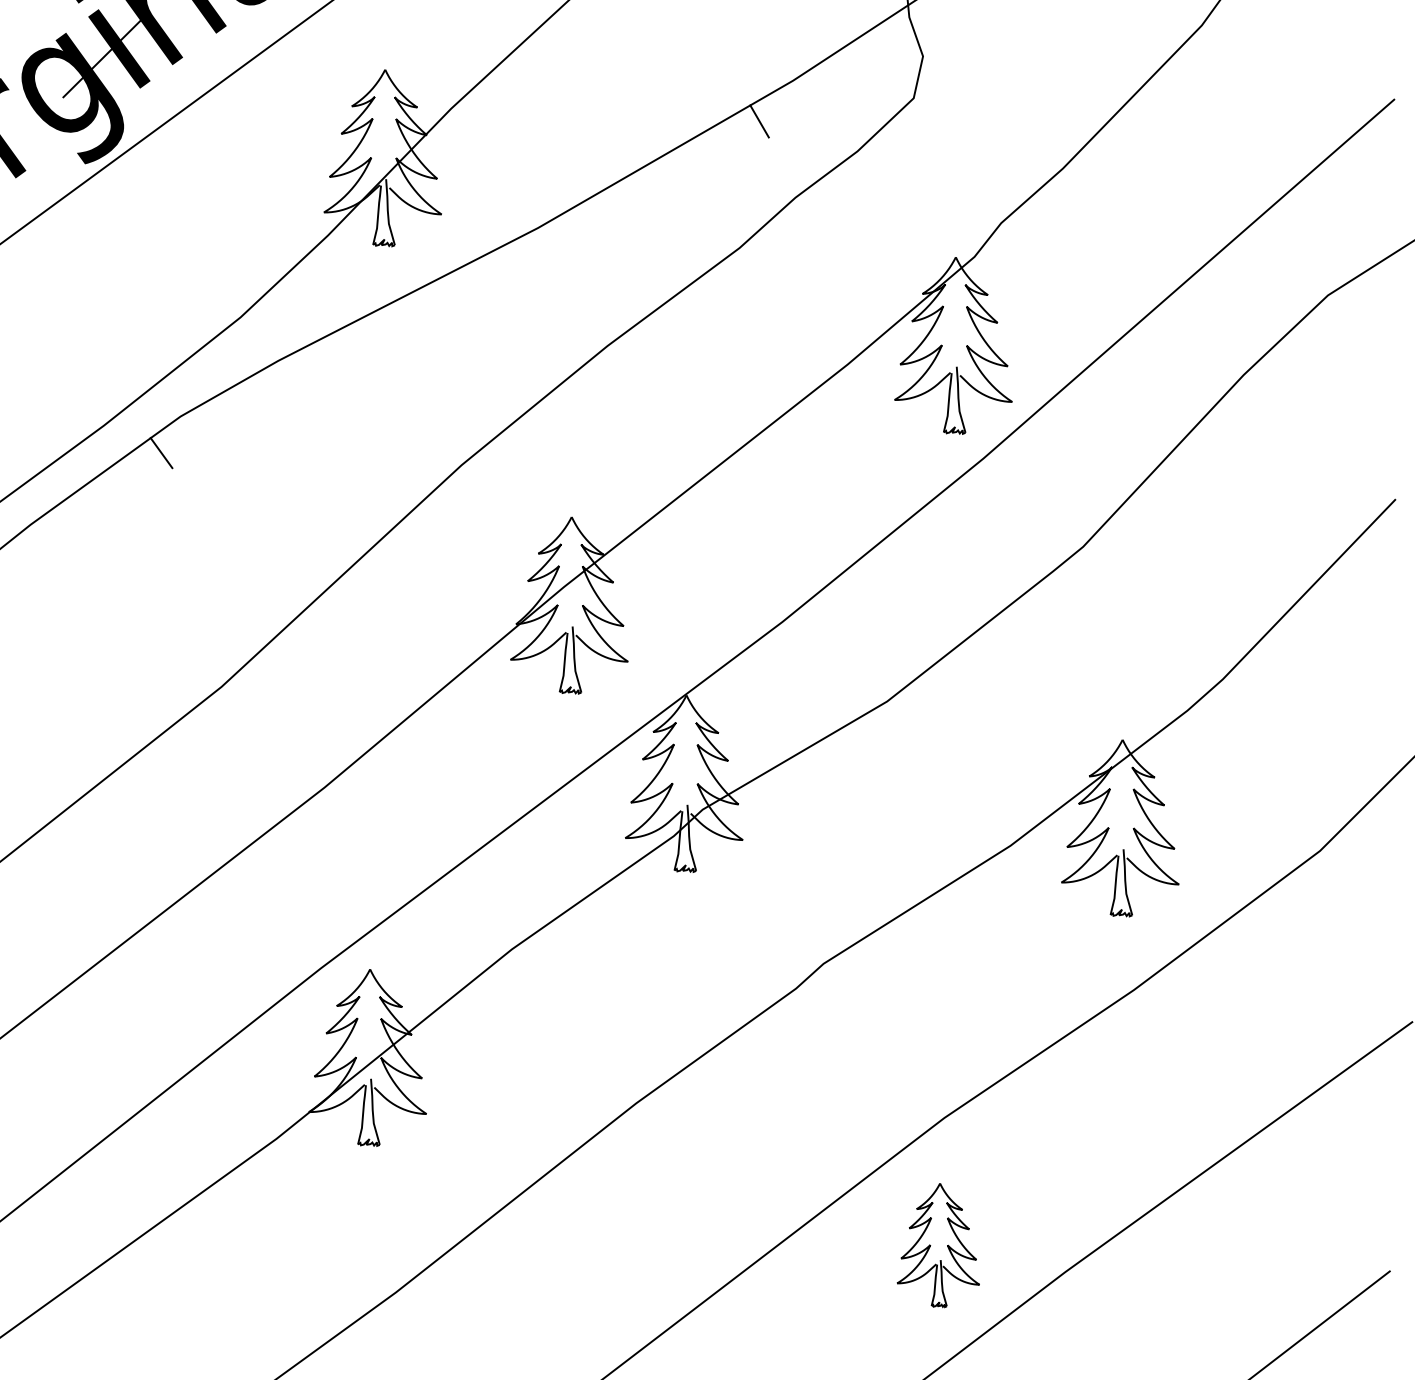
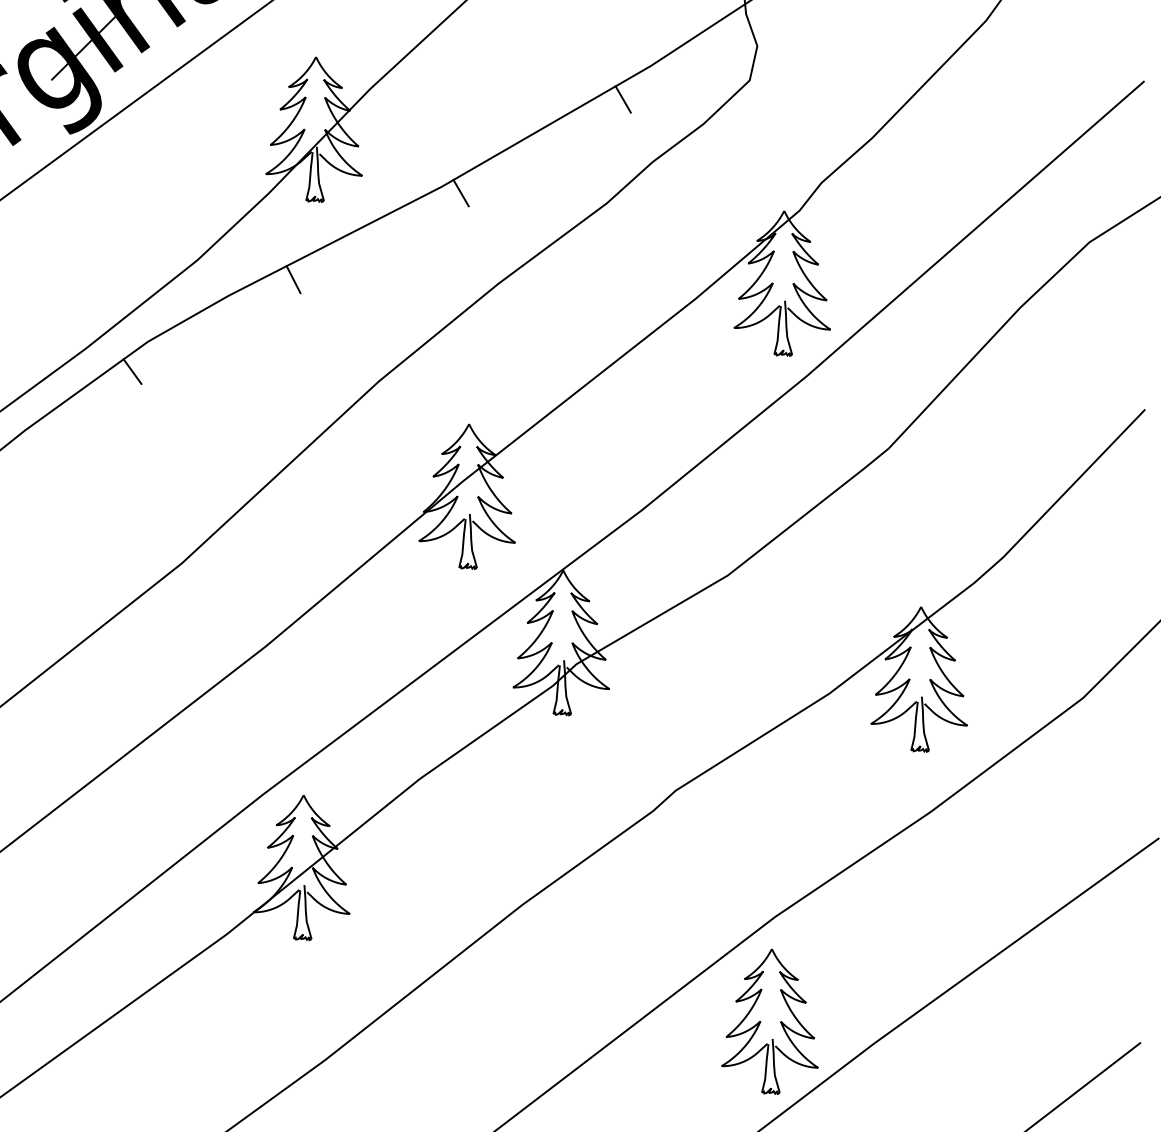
line: (561, 235) -> (460, 193), added
line: (357, 340) -> (293, 279), added
part: (938, 1245) -> (770, 1021), size x1.43

